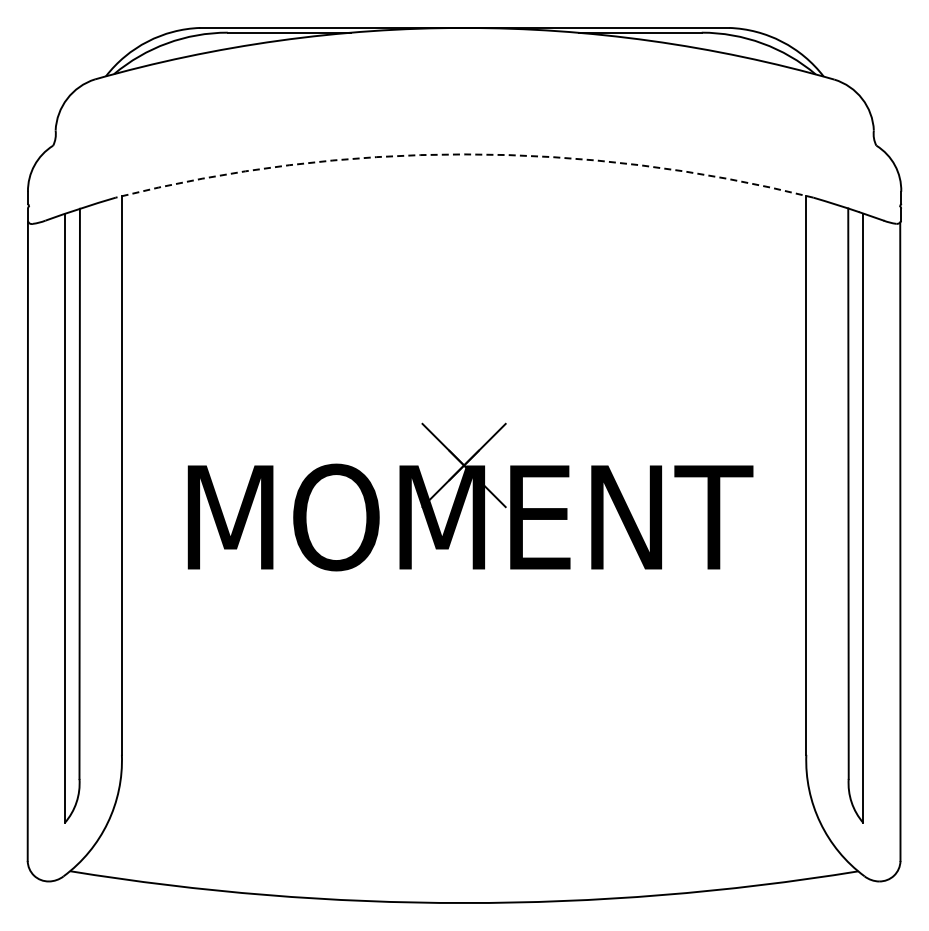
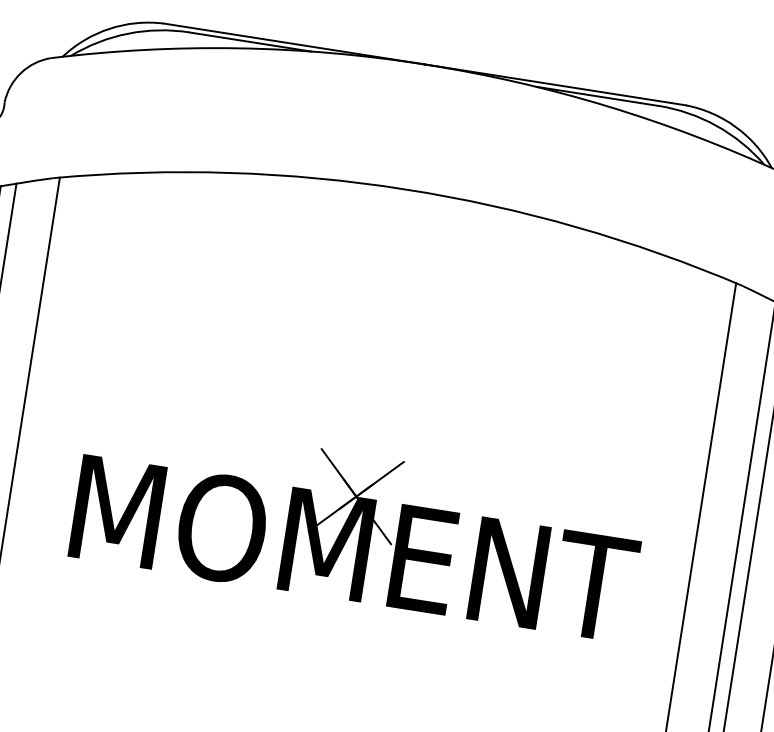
arc: (464, 154) -> (404, 189), dashed -> solid

